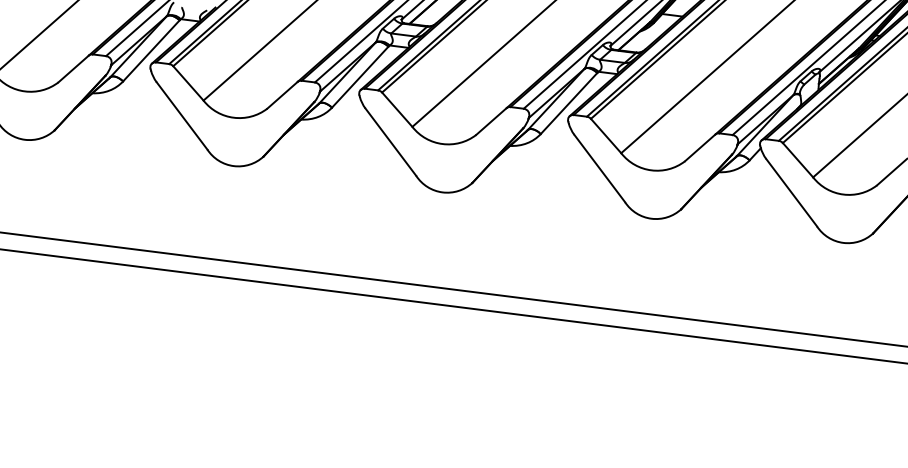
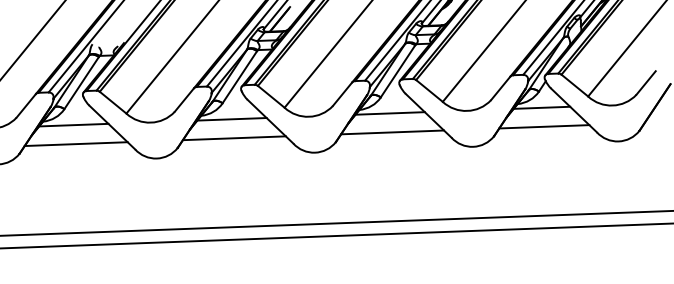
line: (131, 104) -> (73, 125), added
line: (131, 129) -> (76, 143), added
line: (340, 130) -> (231, 119), added
line: (339, 155) -> (233, 137), added
line: (549, 156) -> (389, 113), added
line: (548, 182) -> (392, 132), added
line: (749, 182) -> (541, 108), added
line: (748, 207) -> (543, 126), added

